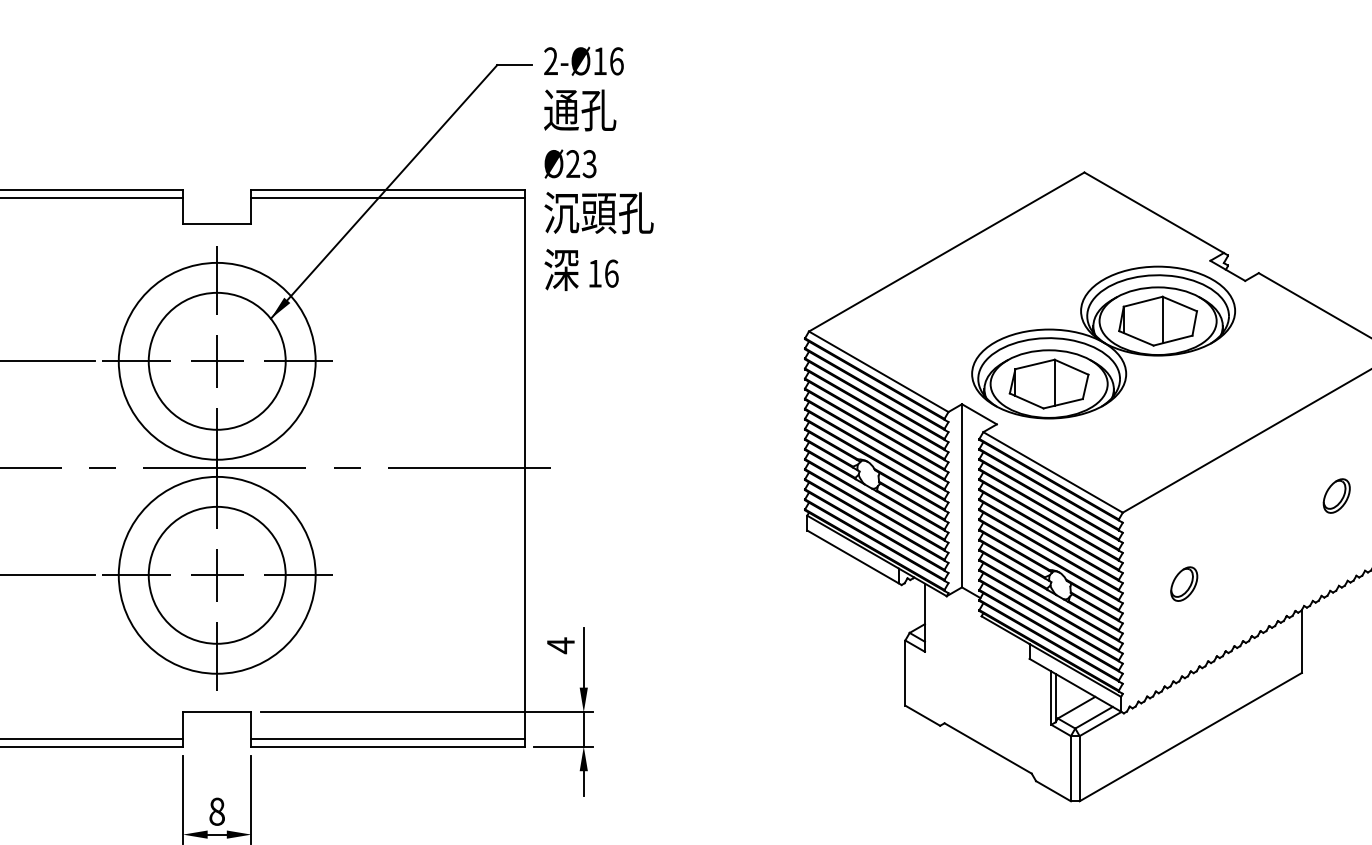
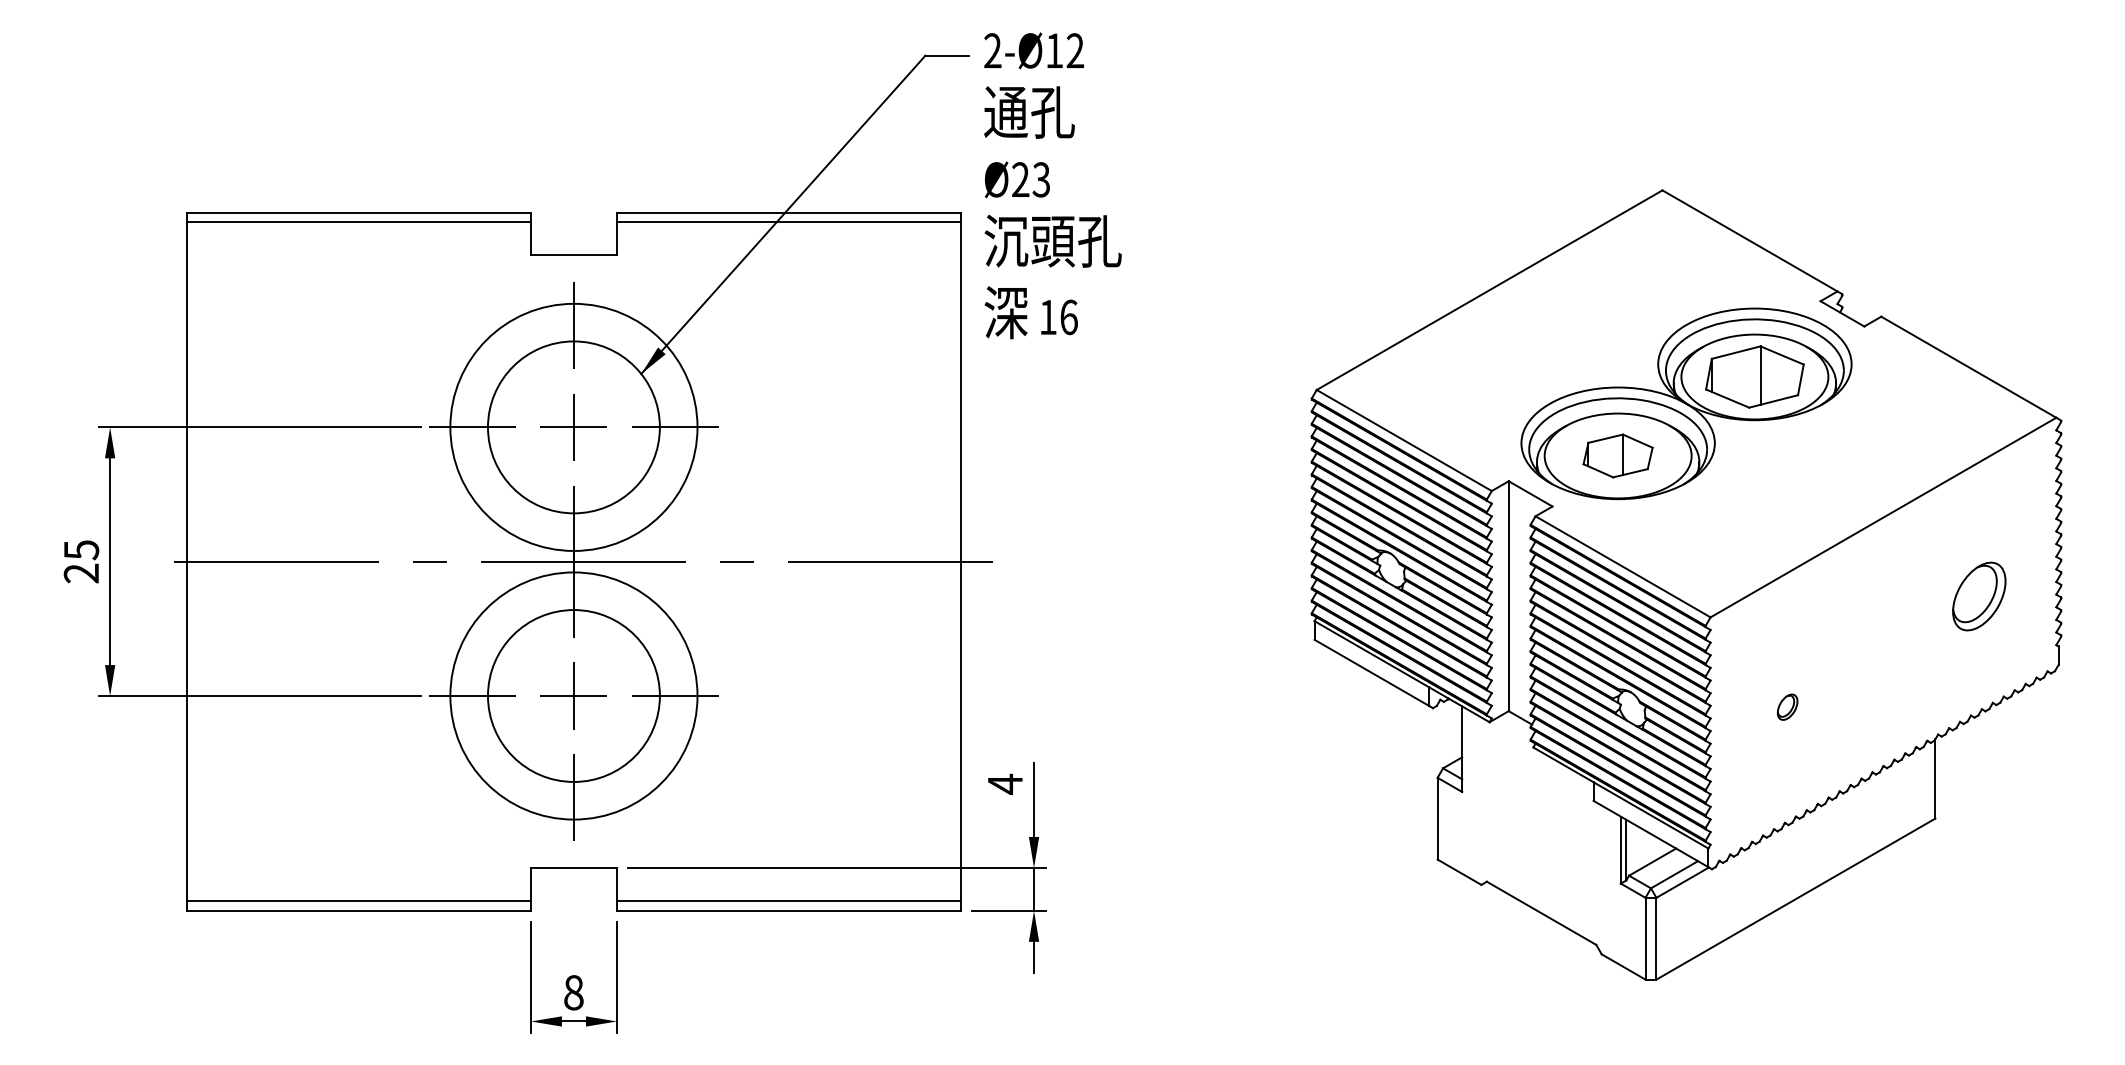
text: (616, 61) -> (1075, 50), 2-Ø16 -> 2-Ø12
part: (1048, 383) -> (1617, 455), size x0.7
part: (1336, 496) -> (1978, 596), size x1.6
part: (1184, 584) -> (1787, 707), size x0.6

